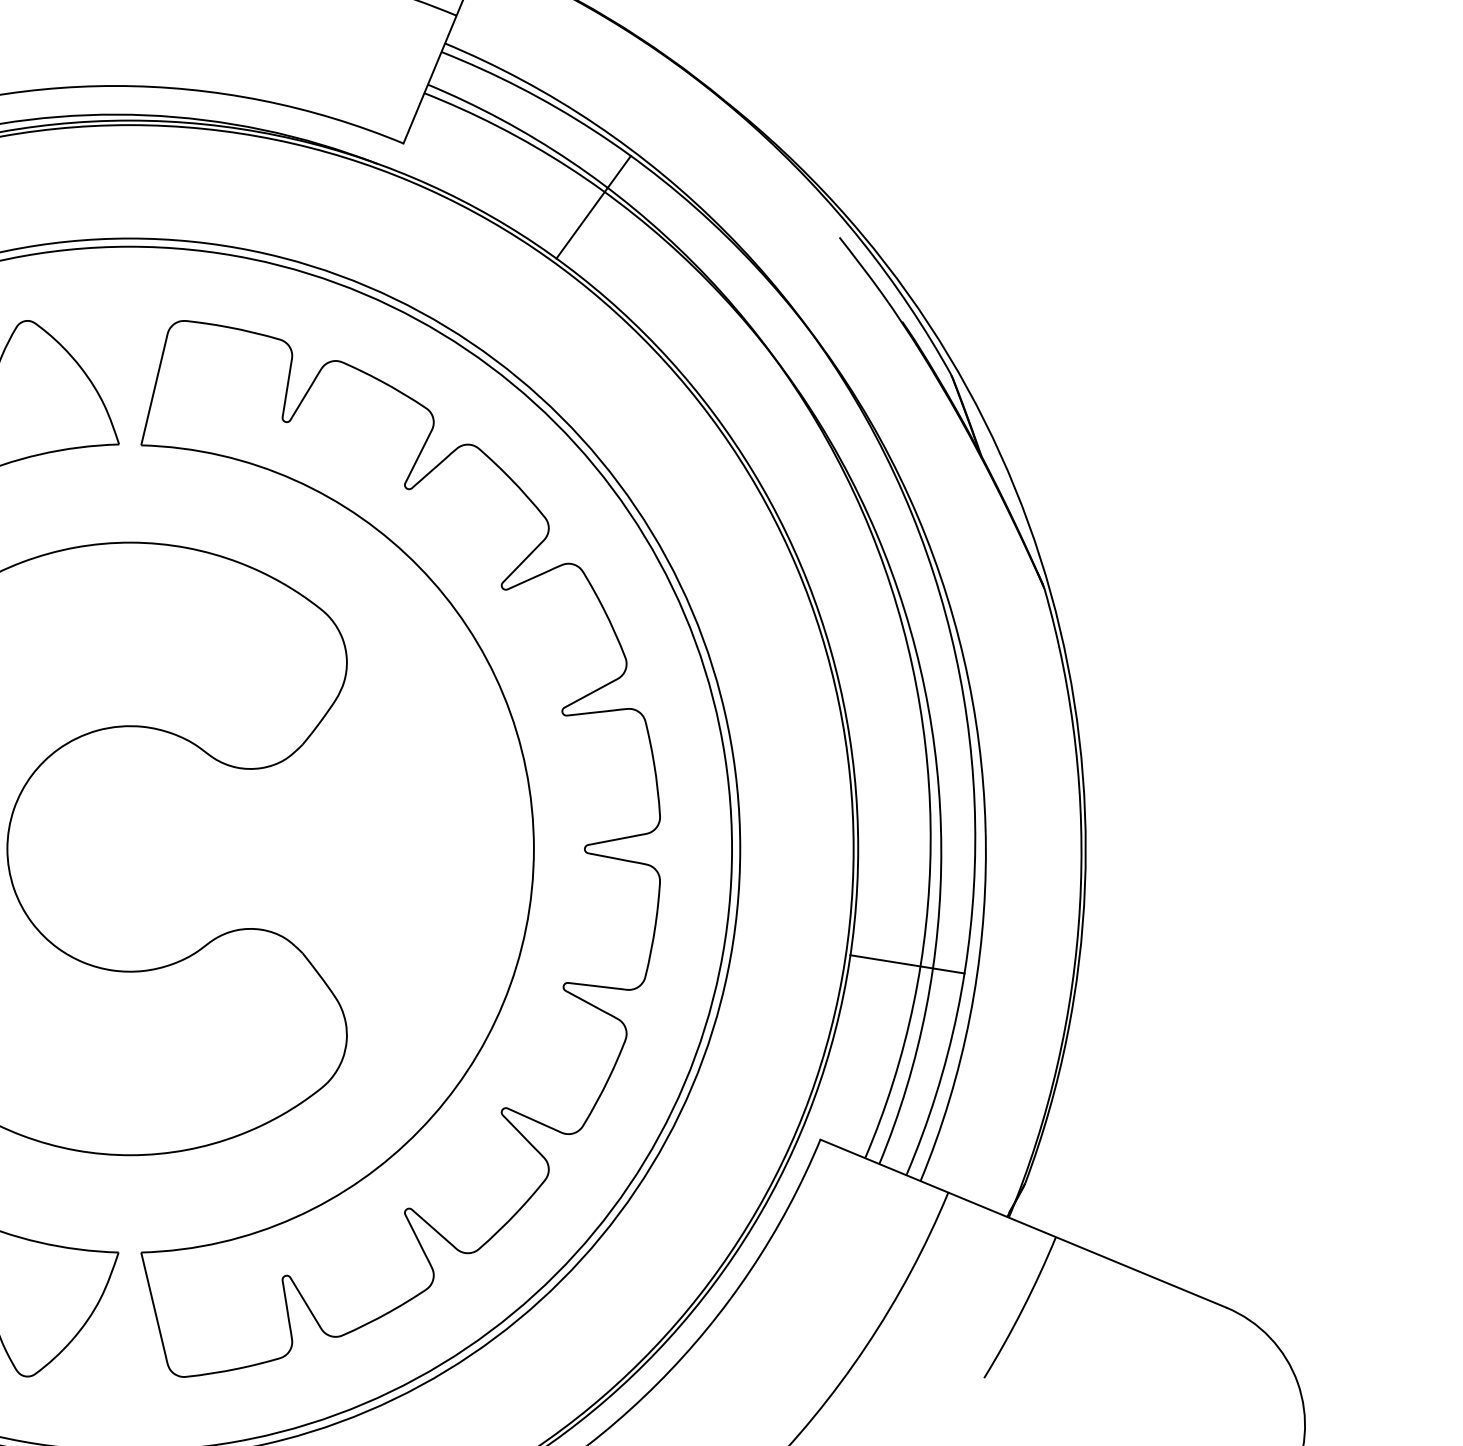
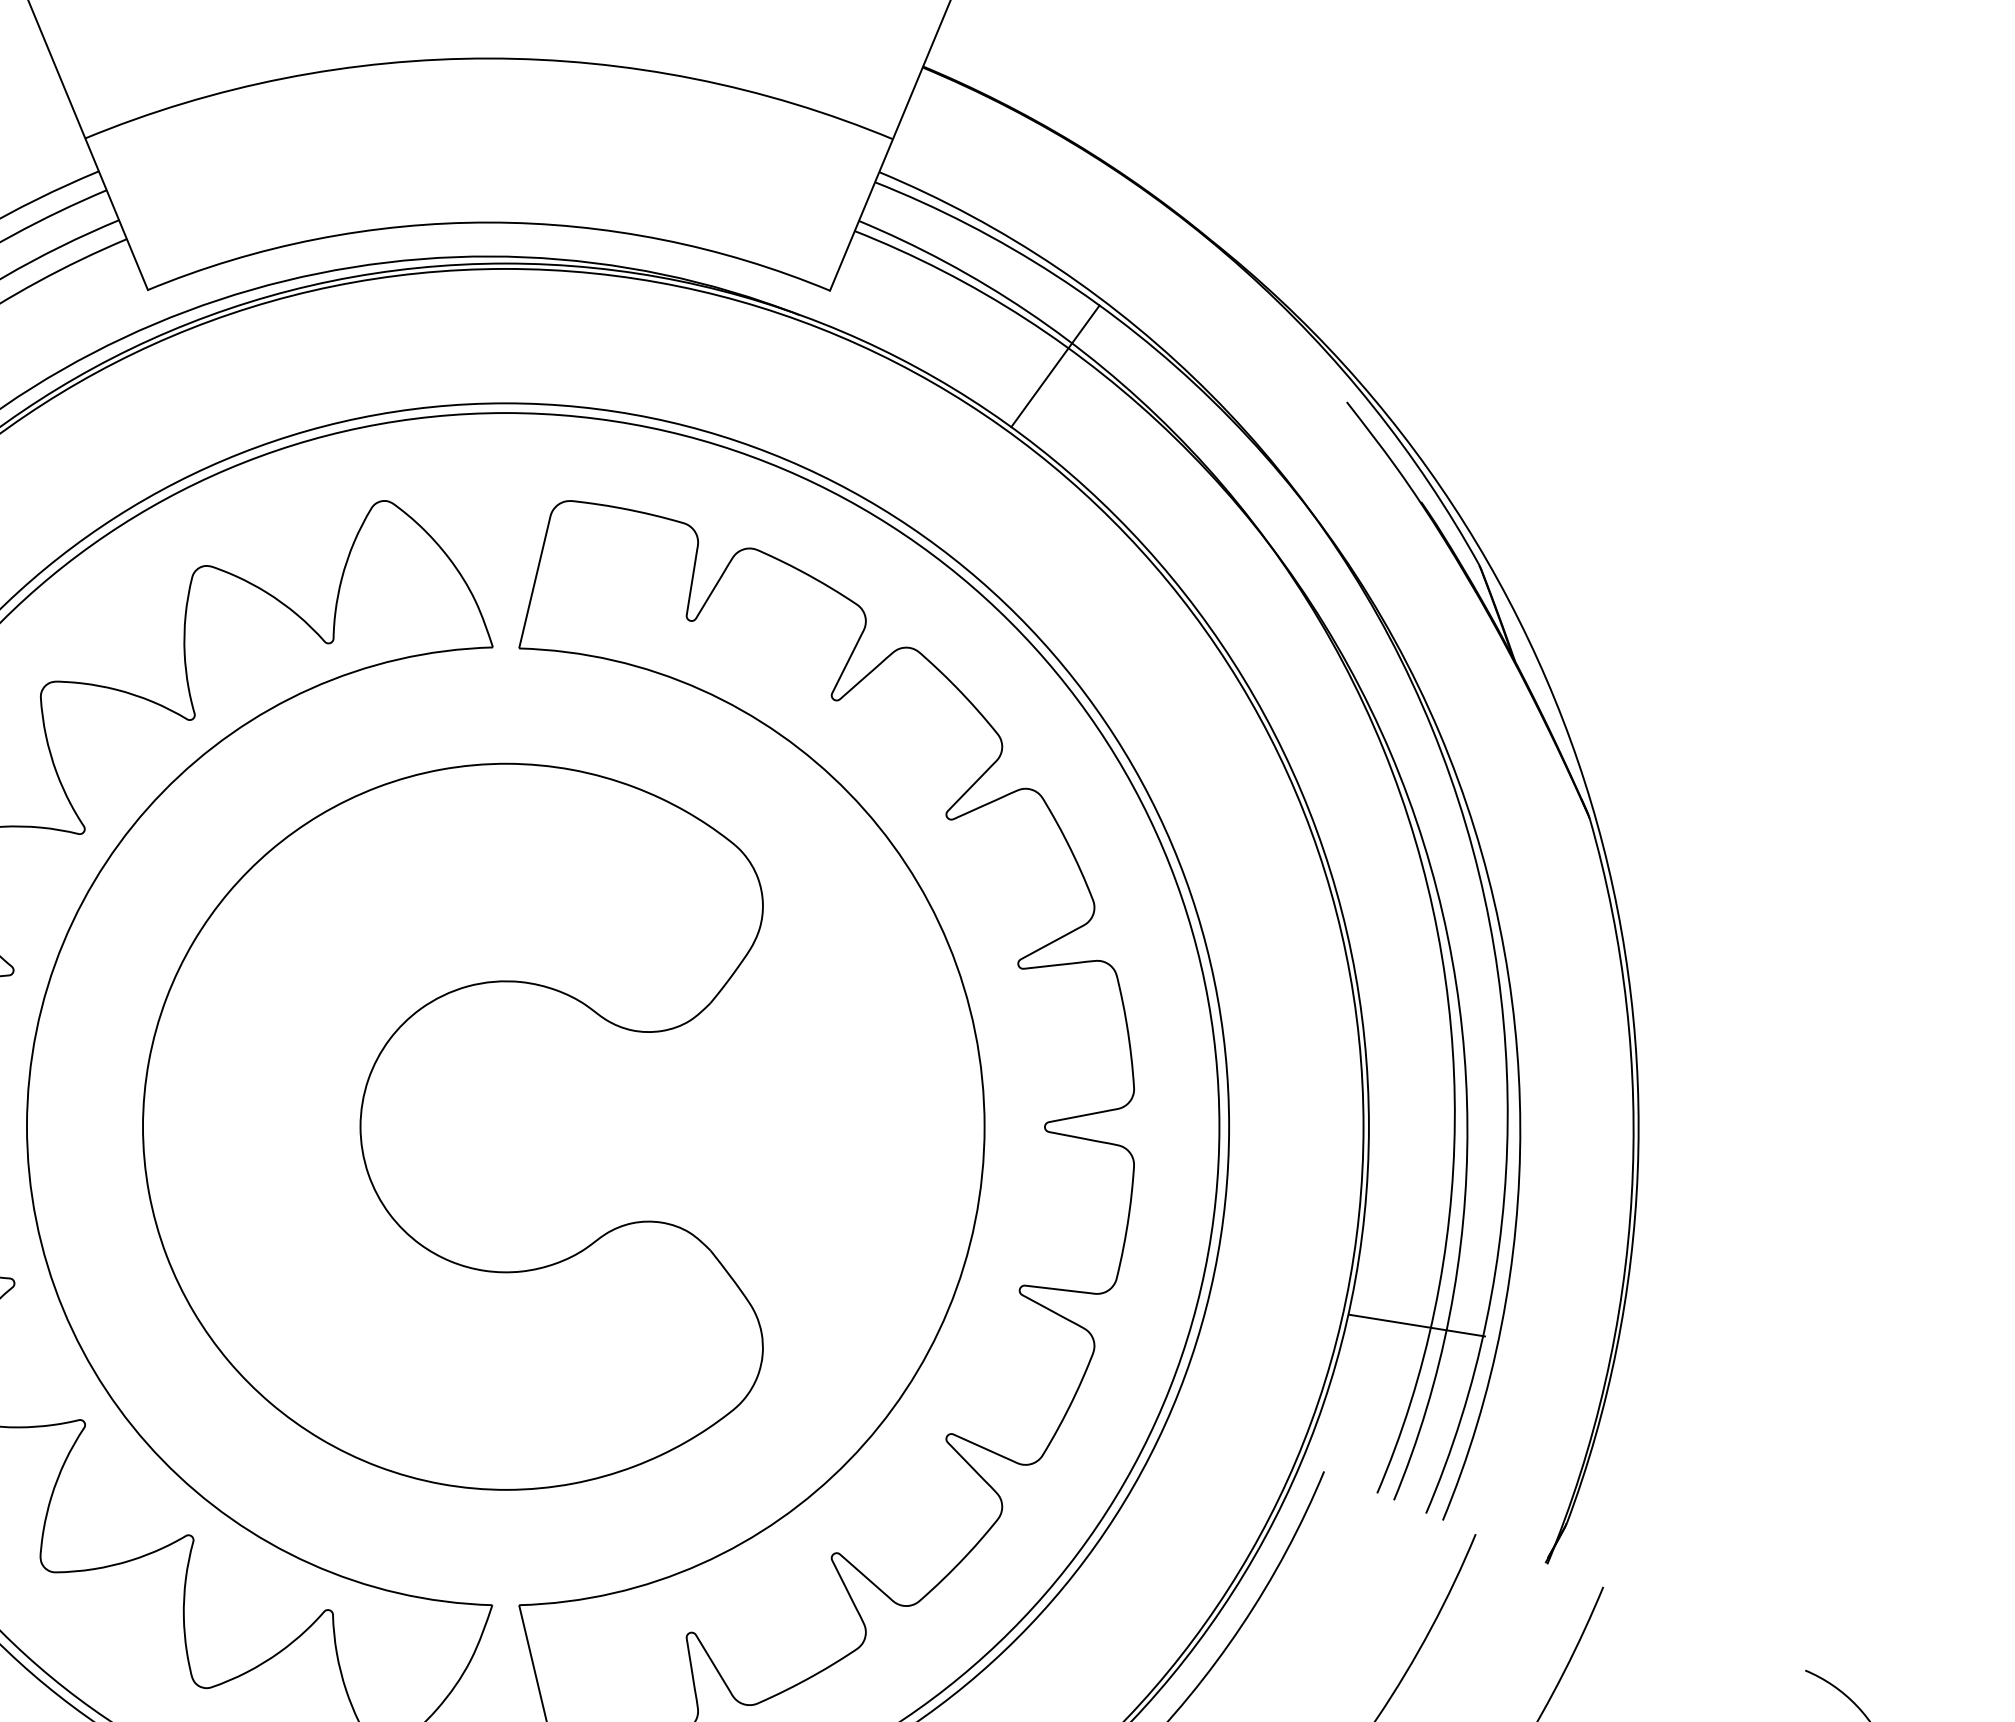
line: (906, 964) -> (1416, 1325), moved
line: (1023, 1223) -> (1564, 1570), removed

